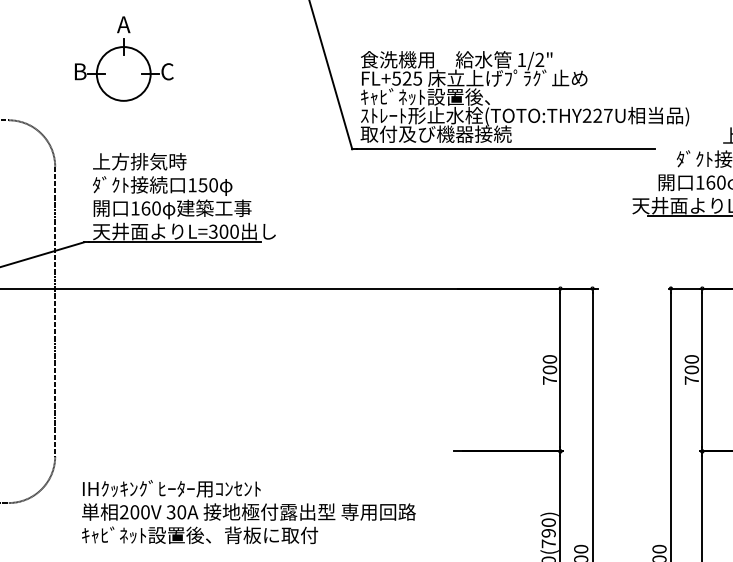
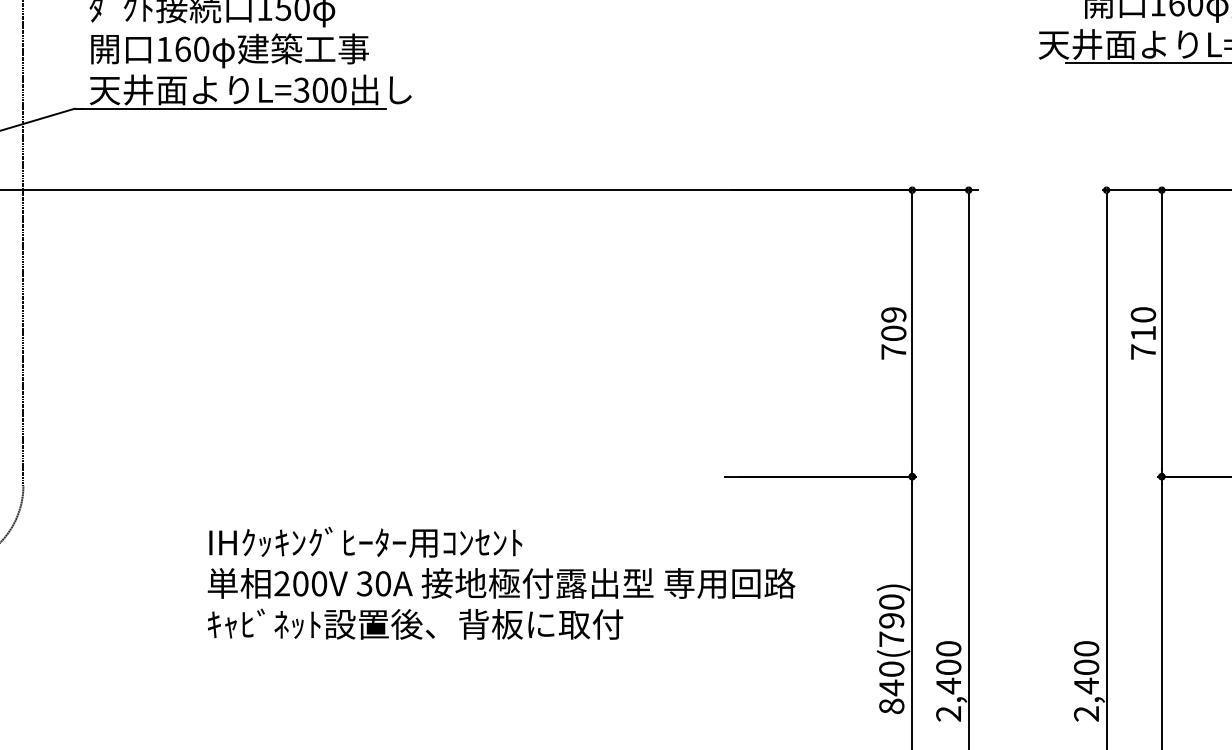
text: (550, 359) -> (894, 315), 700 -> 709
text: (691, 369) -> (1142, 332), 700 -> 710
text: (248, 512) -> (500, 584), moved

